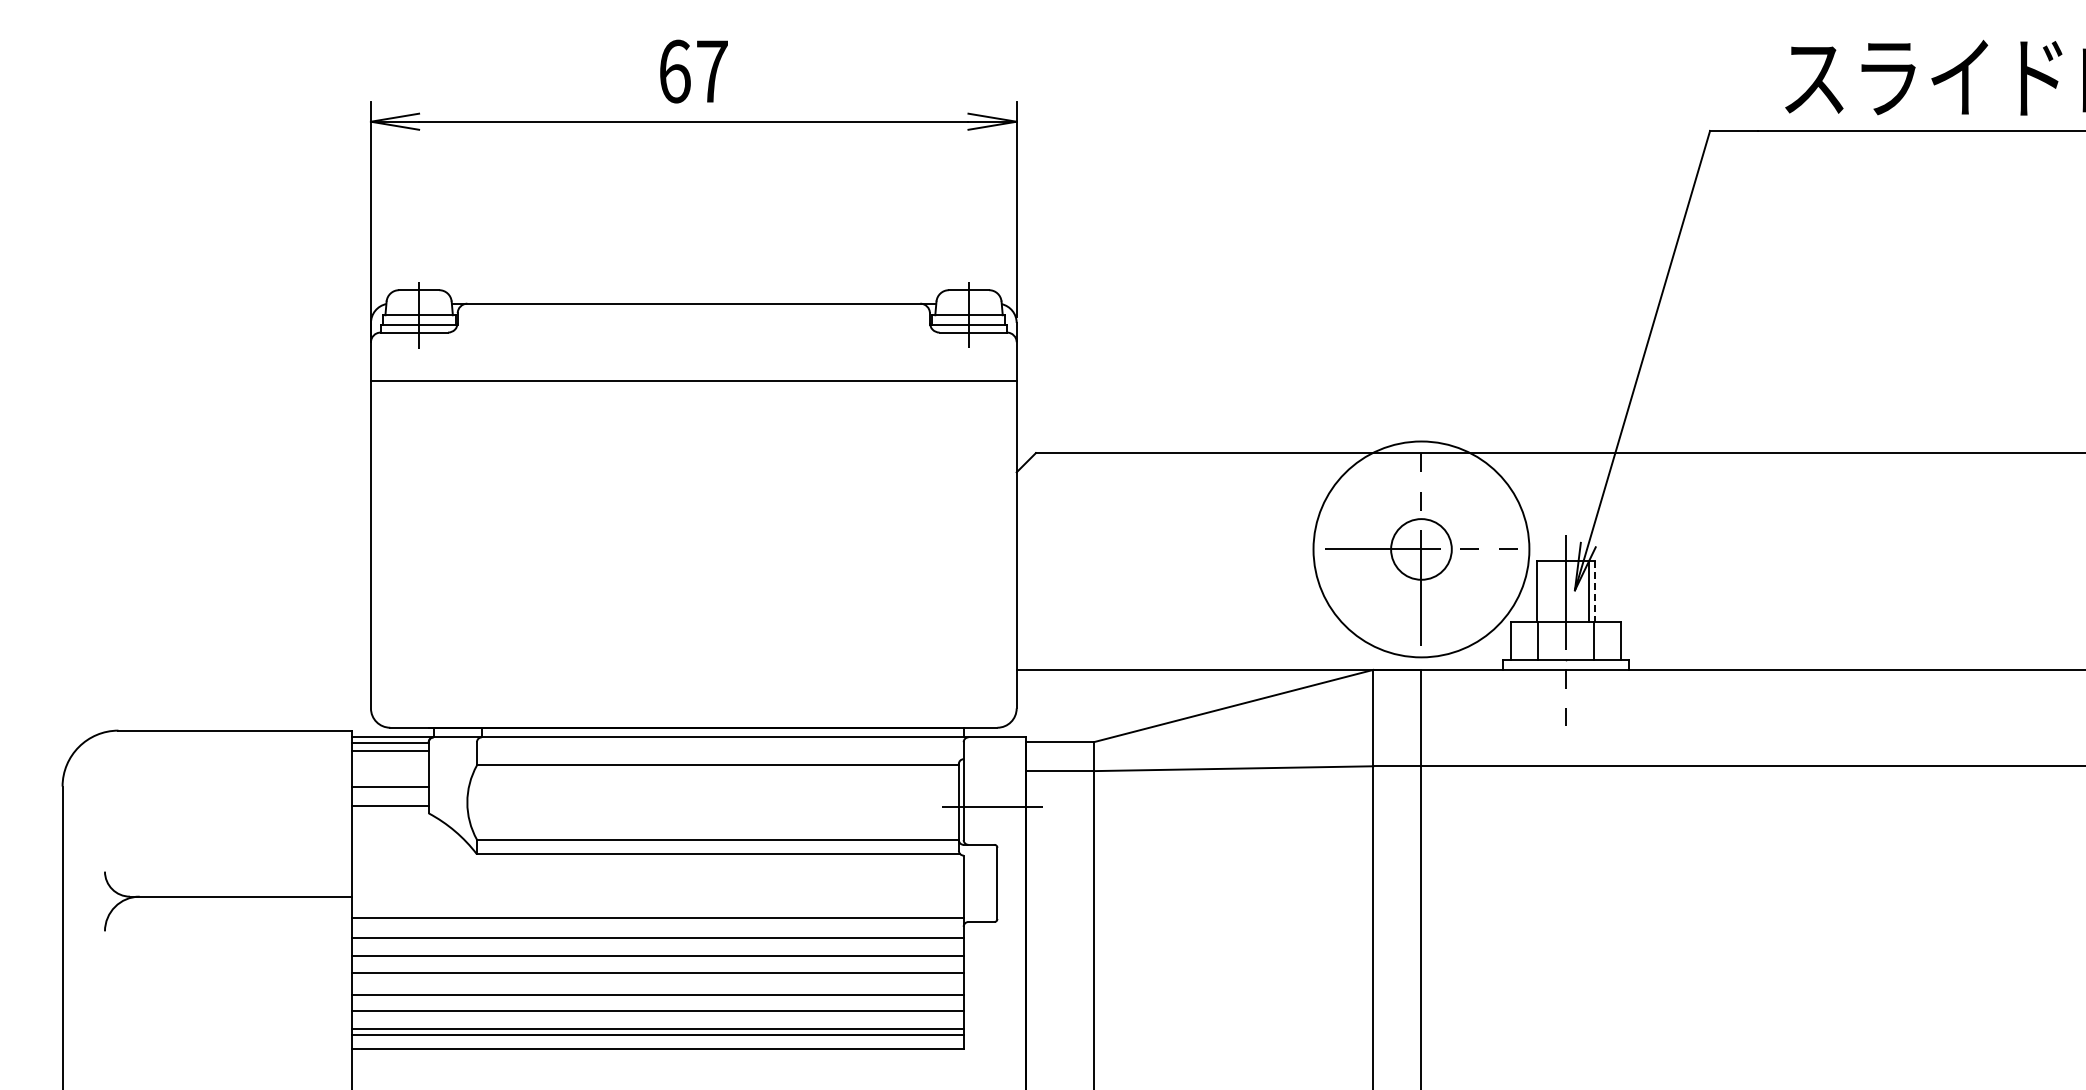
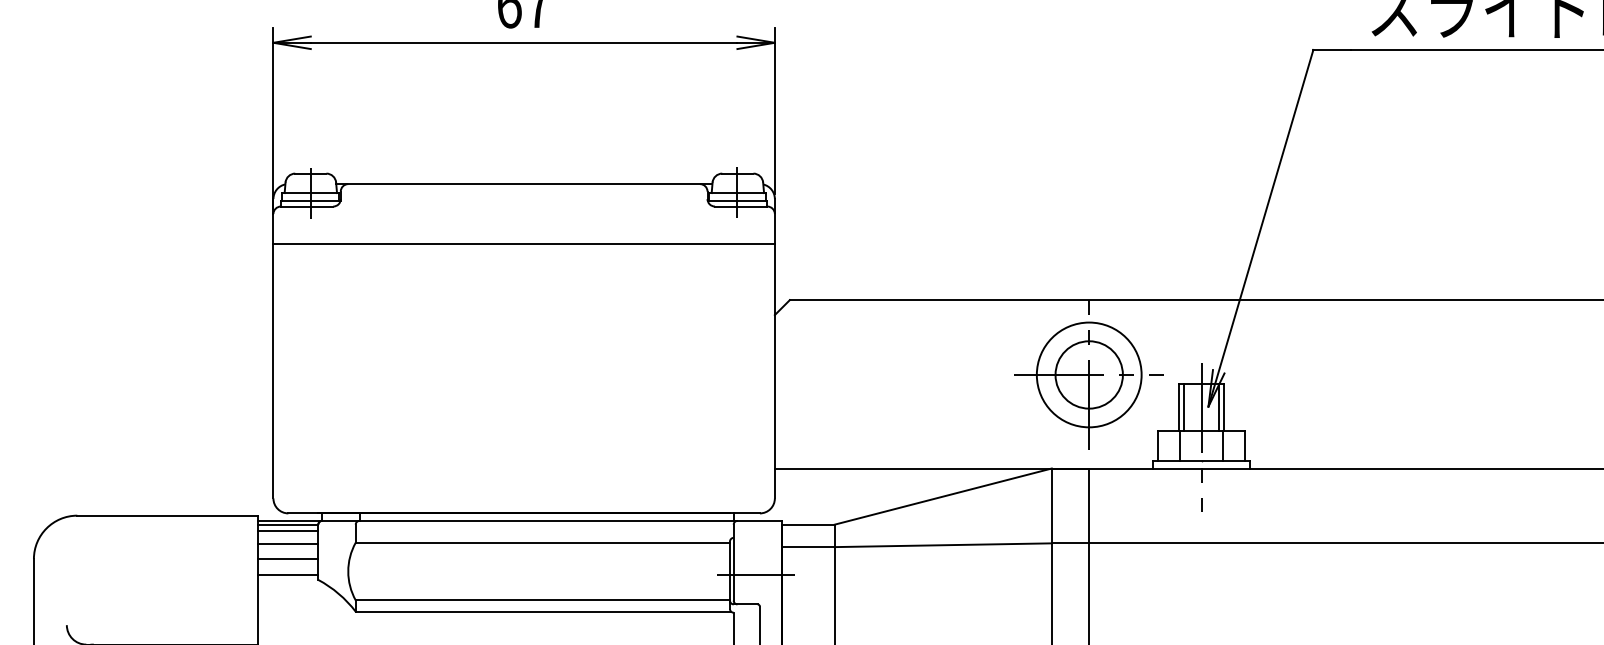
circle: (1421, 548) -> (1089, 374), size x0.62
circle: (1421, 549) -> (1089, 375), size x1.43
line: (1542, 591) -> (1183, 407), added
line: (1594, 592) -> (1223, 408), dashed -> solid
line: (389, 767) -> (287, 544), added

